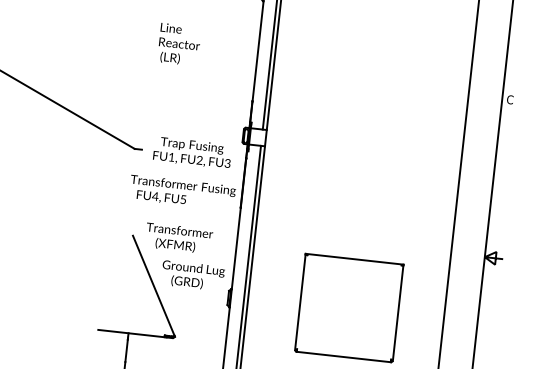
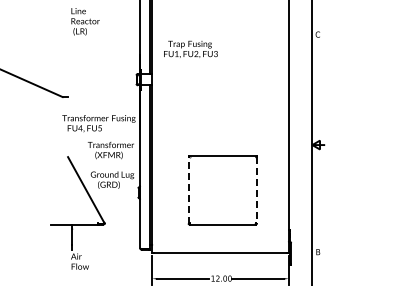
text: (192, 151) -> (190, 48), moved
text: (178, 238) -> (110, 150), moved
line: (300, 301) -> (188, 189), solid -> dashed
line: (397, 313) -> (256, 190), solid -> dashed

